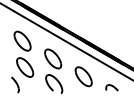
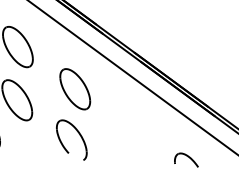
part: (83, 76) -> (132, 130), removed

